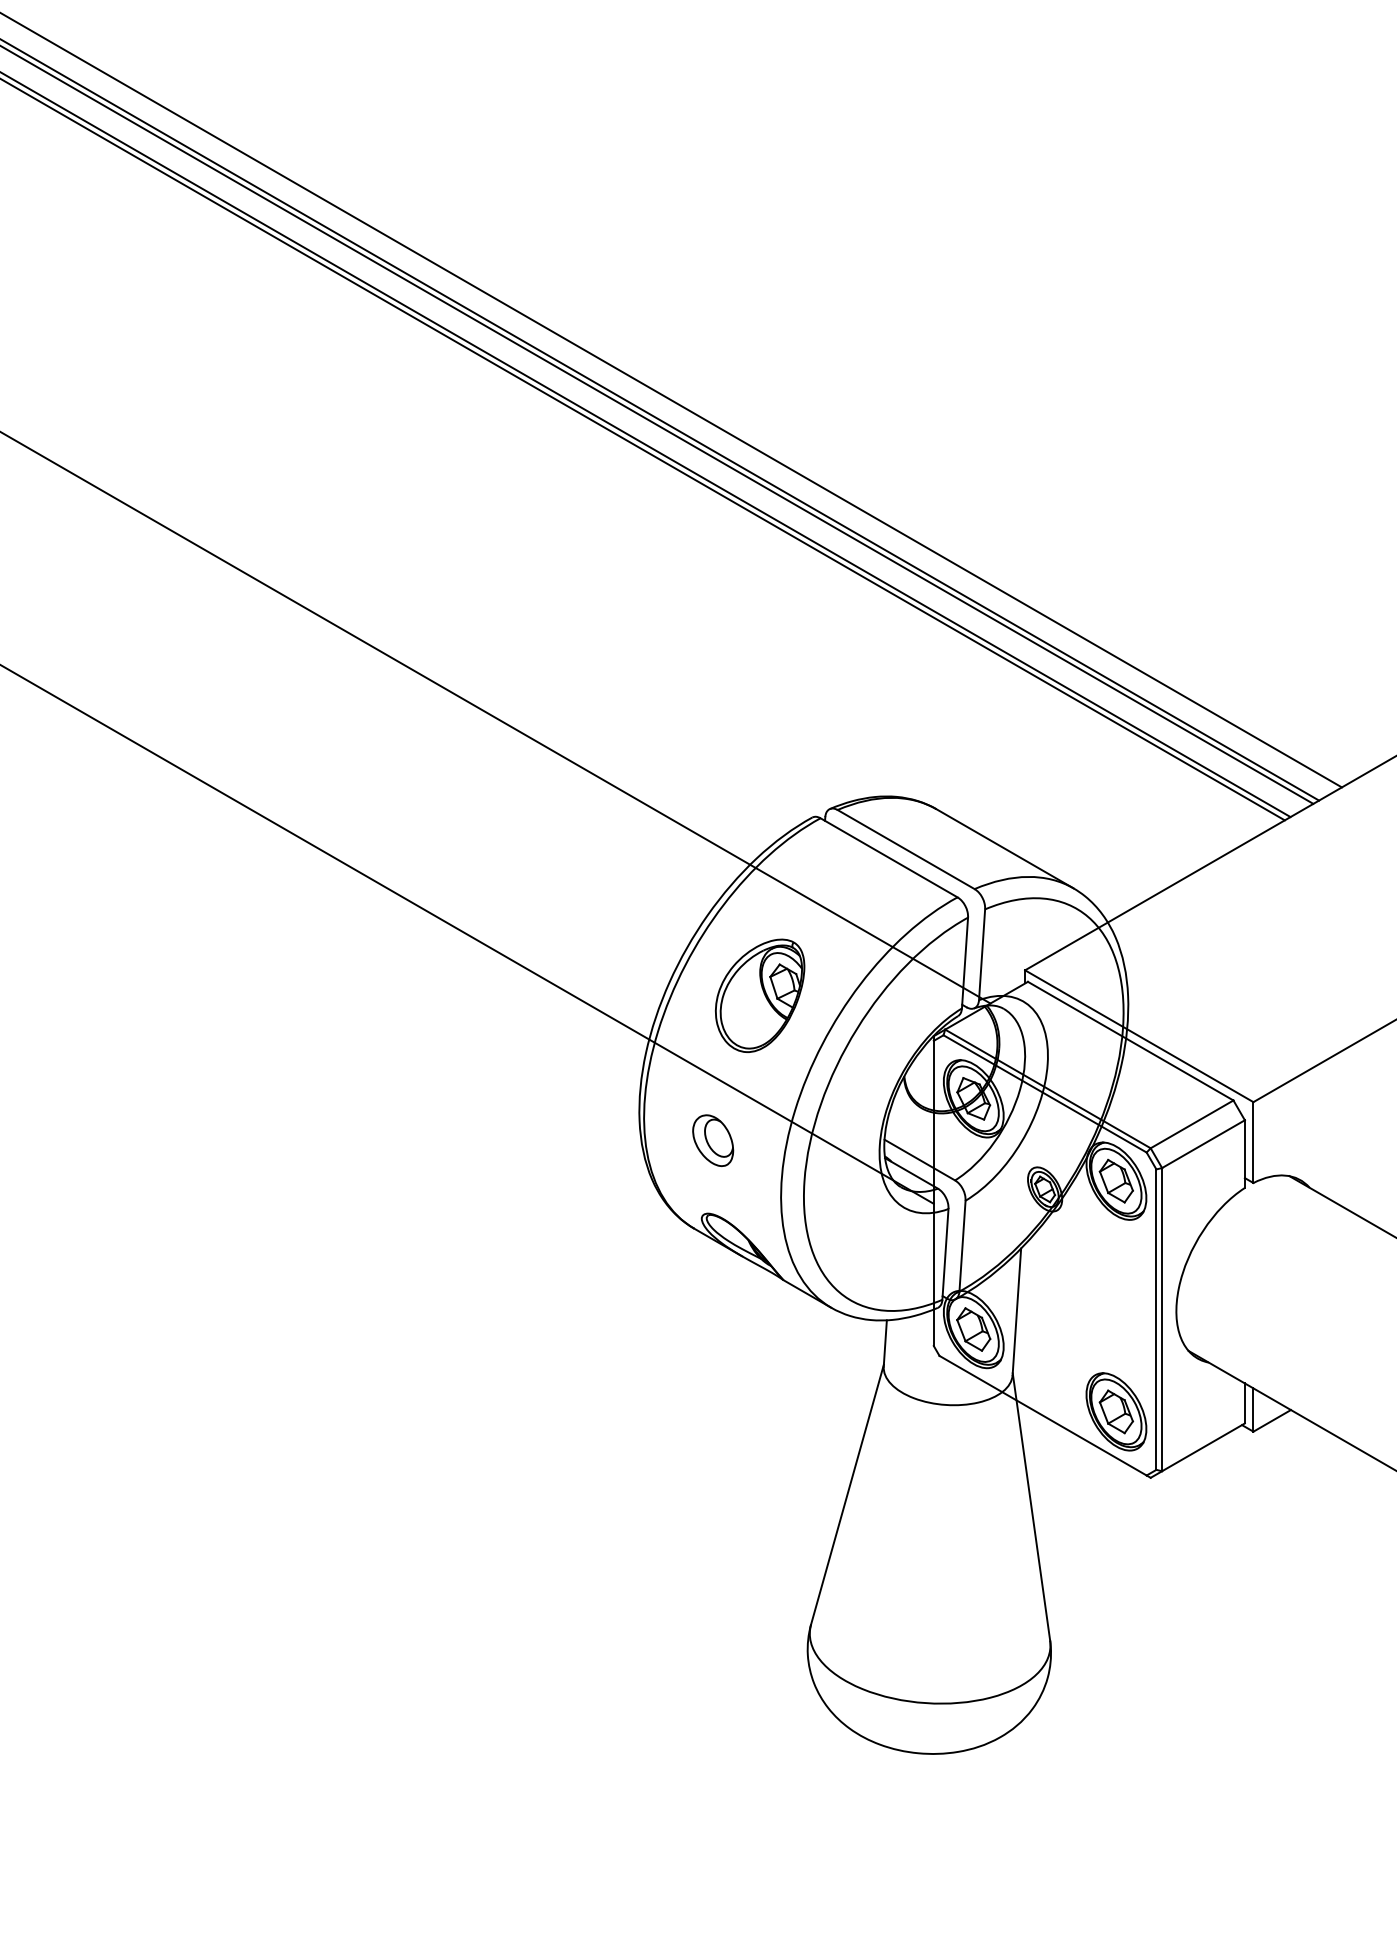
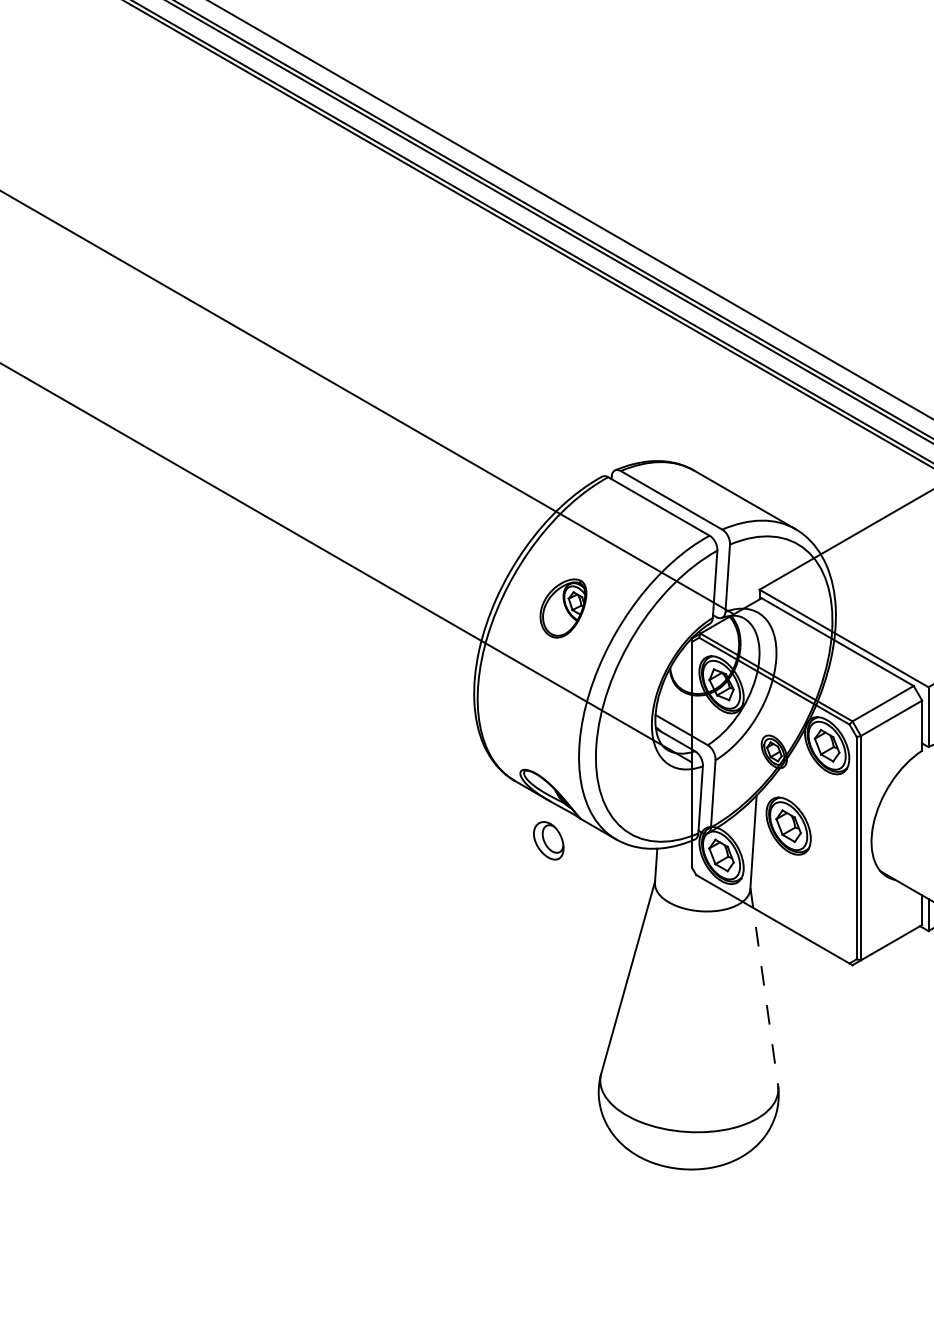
part: (759, 995) -> (563, 608), size x0.7
part: (713, 1140) -> (548, 840), moved
part: (1116, 1411) -> (788, 825), moved
line: (1031, 1506) -> (764, 986), solid -> dashed

